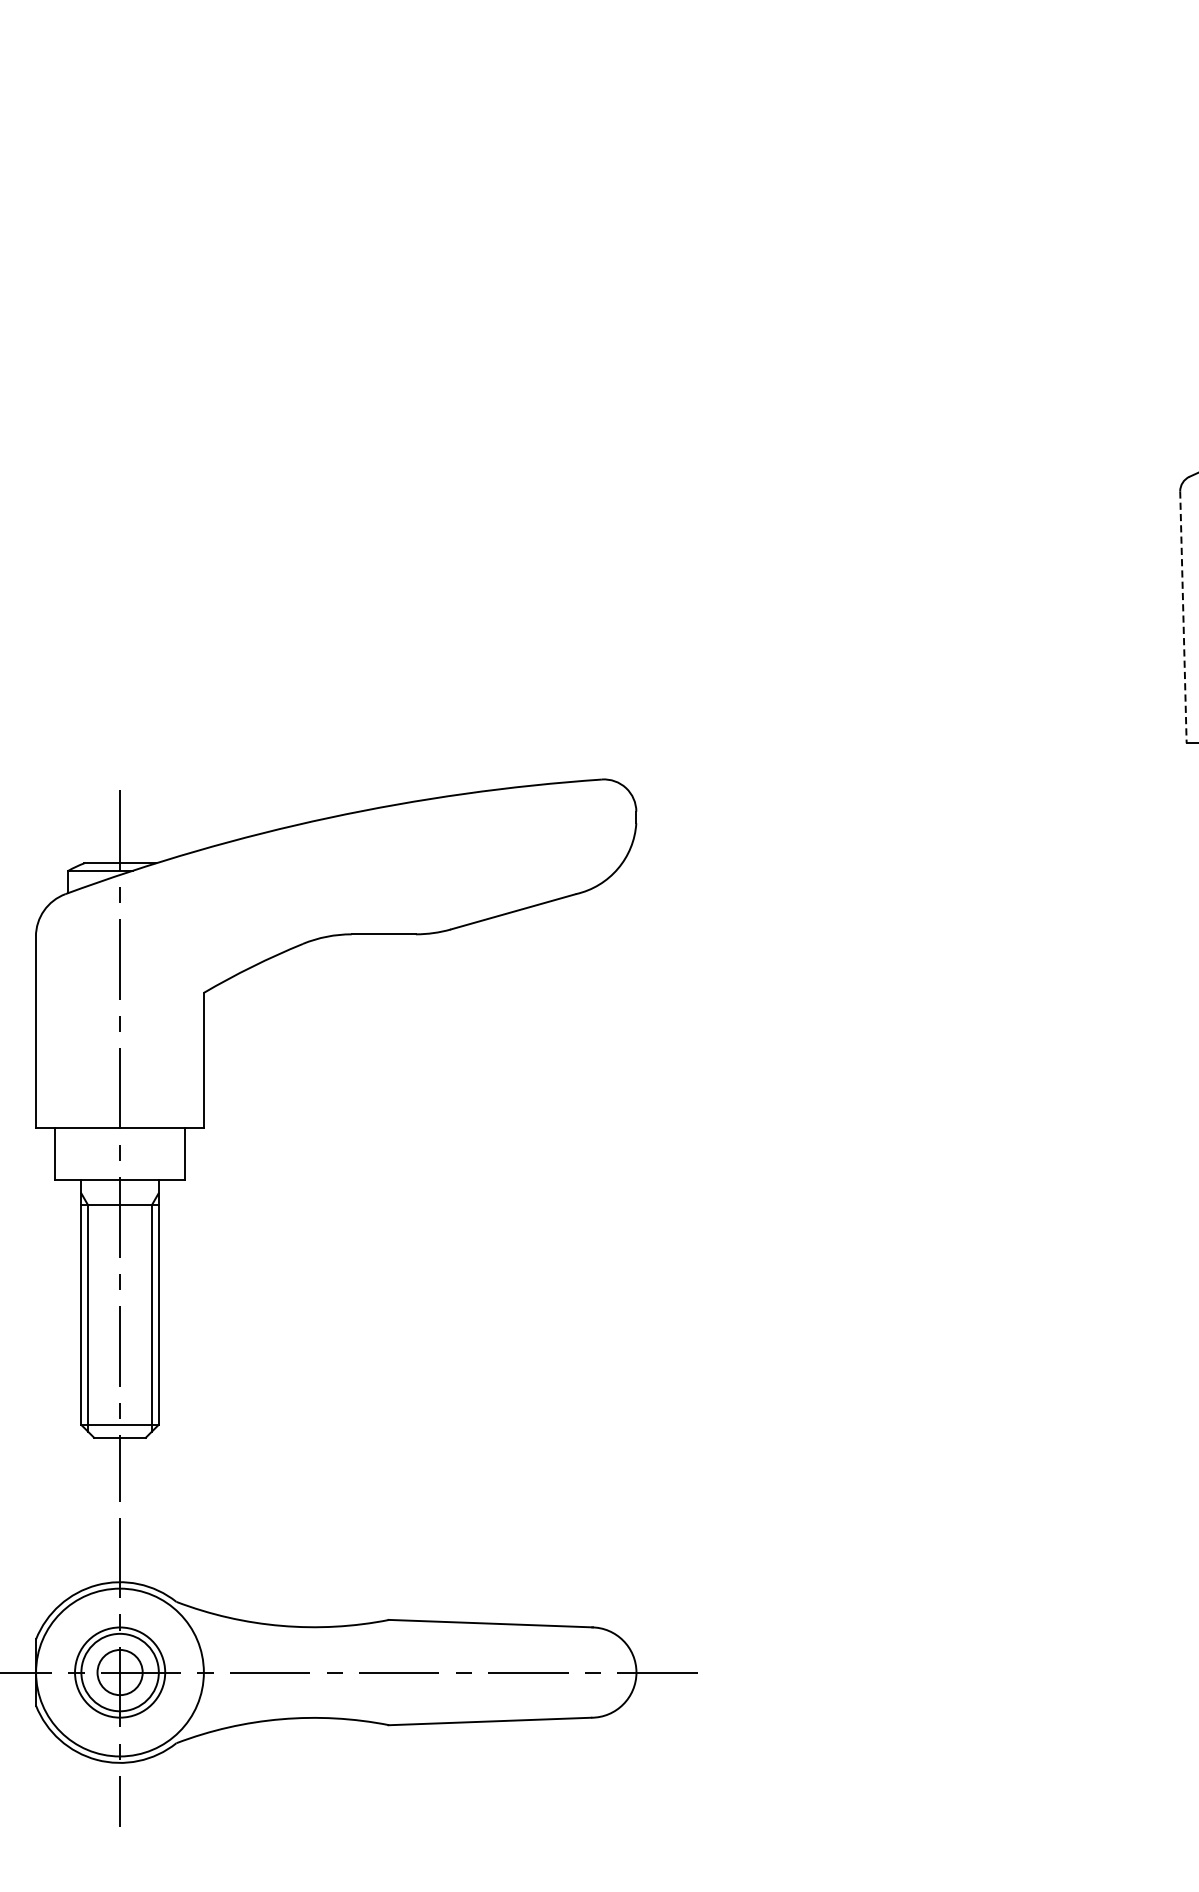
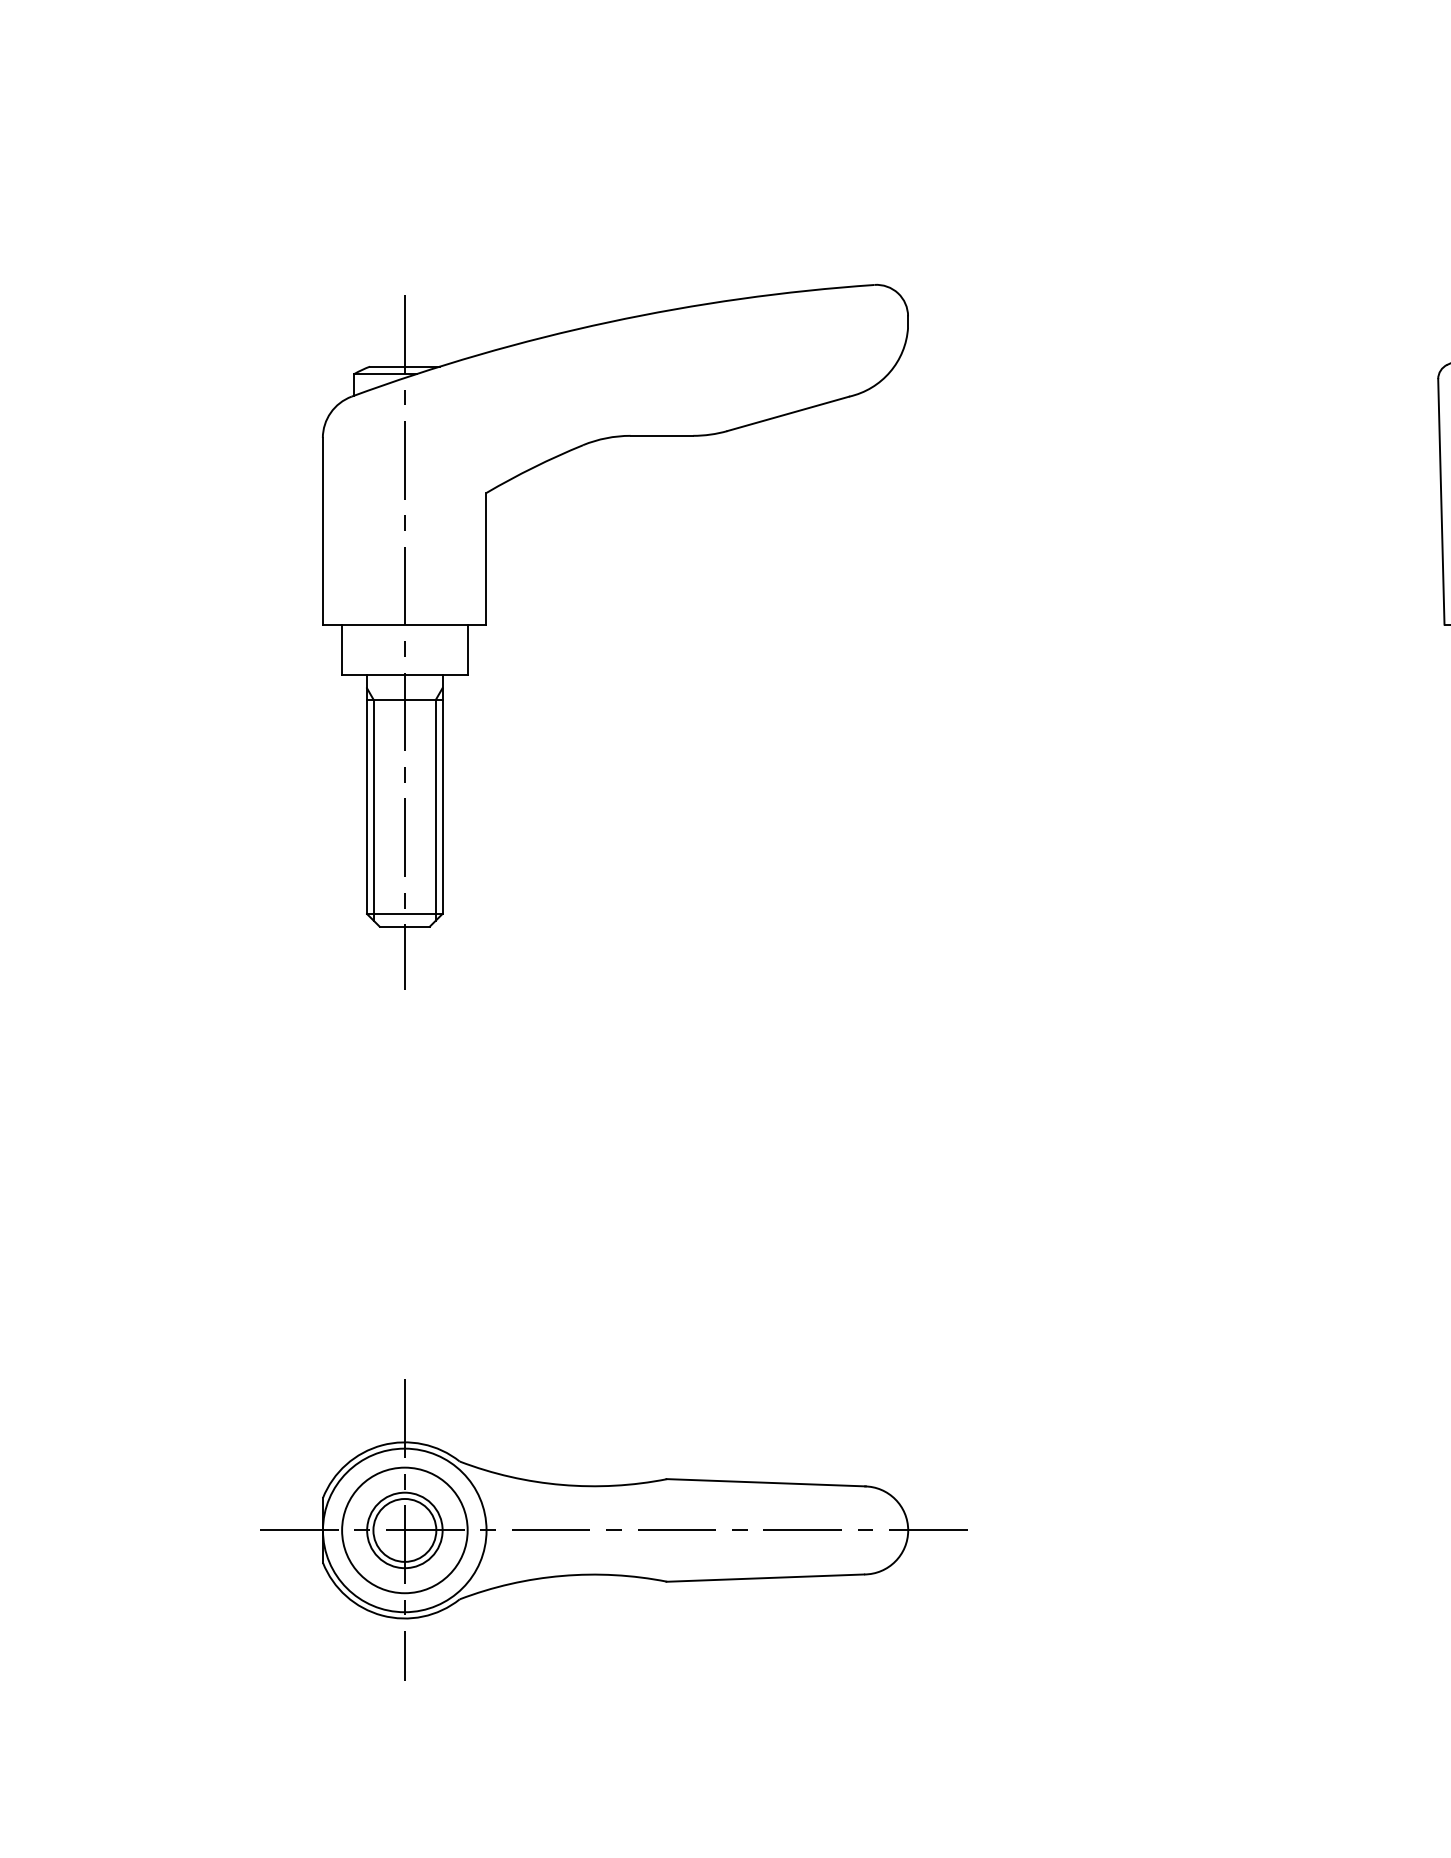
line: (1183, 616) -> (1441, 501), dashed -> solid
part: (203, 1128) -> (486, 625), moved
circle: (119, 1671) -> (404, 1529), size x1.43
circle: (119, 1672) -> (404, 1530), size x1.43

